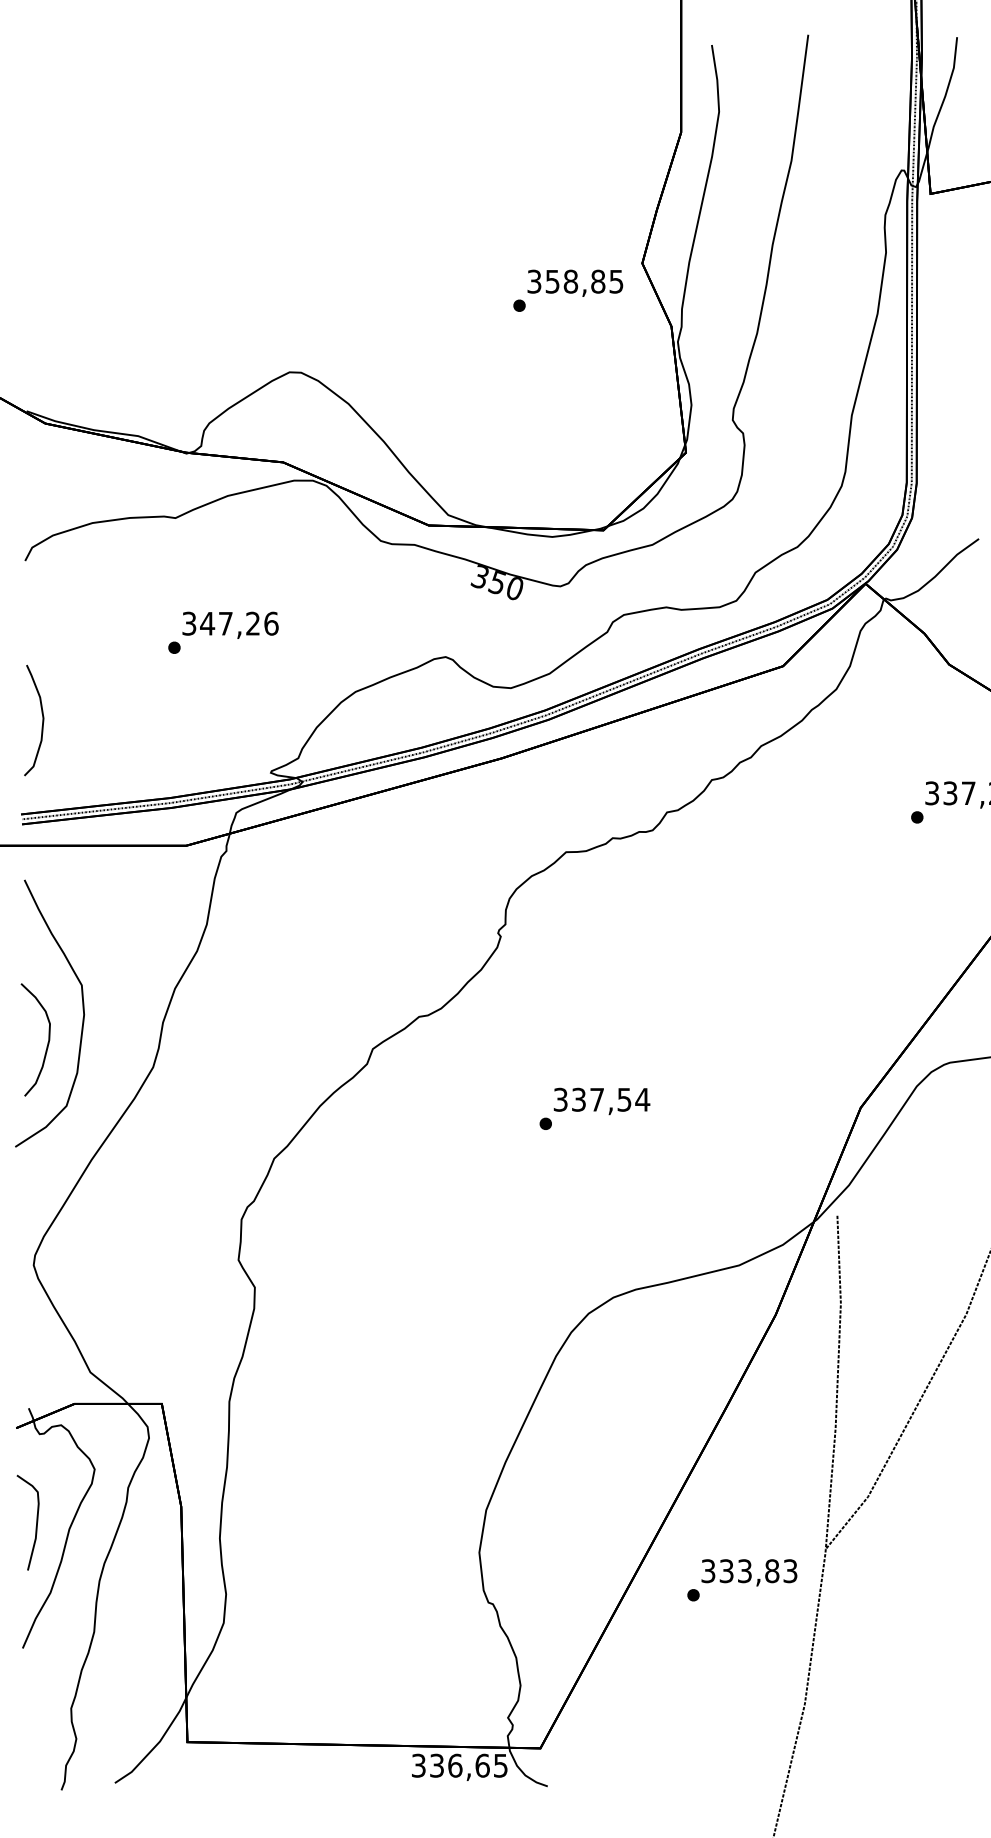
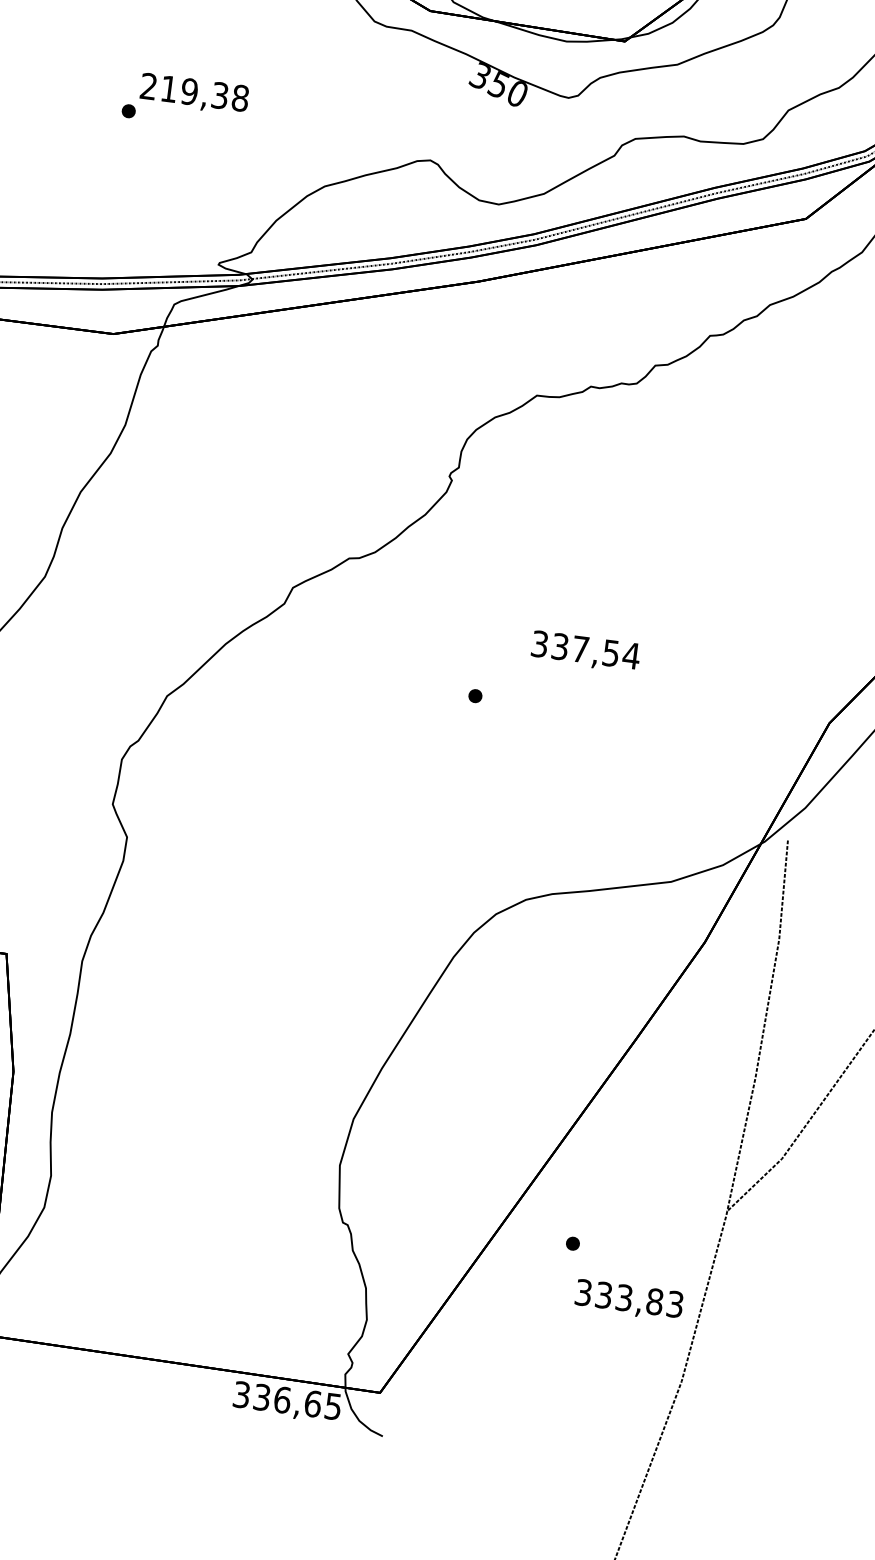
text: (230, 623) -> (194, 92), 347,26 -> 219,38
text: (601, 1101) -> (585, 651), moved
text: (749, 1572) -> (629, 1300), moved

